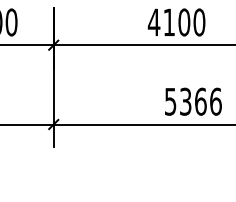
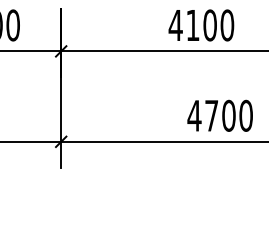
text: (193, 101) -> (220, 115), 5366 -> 4700

